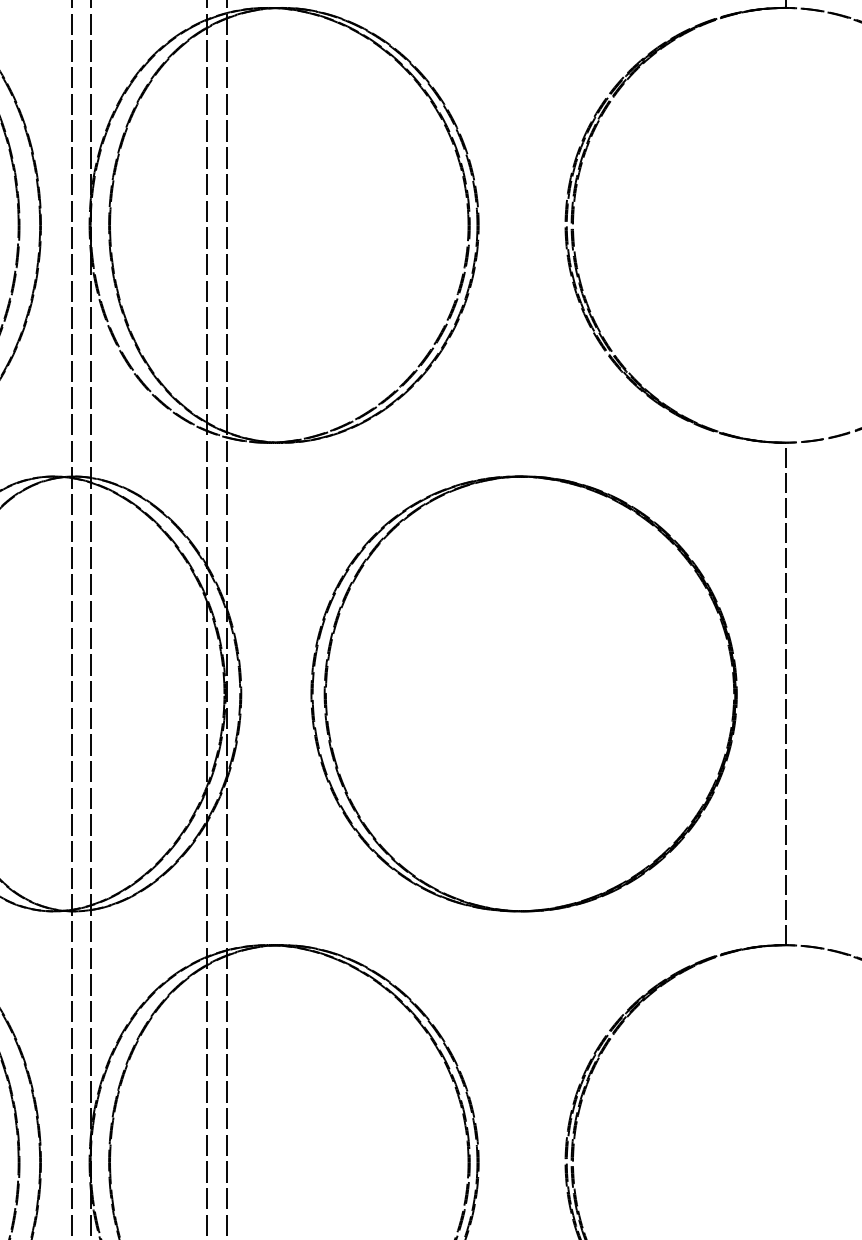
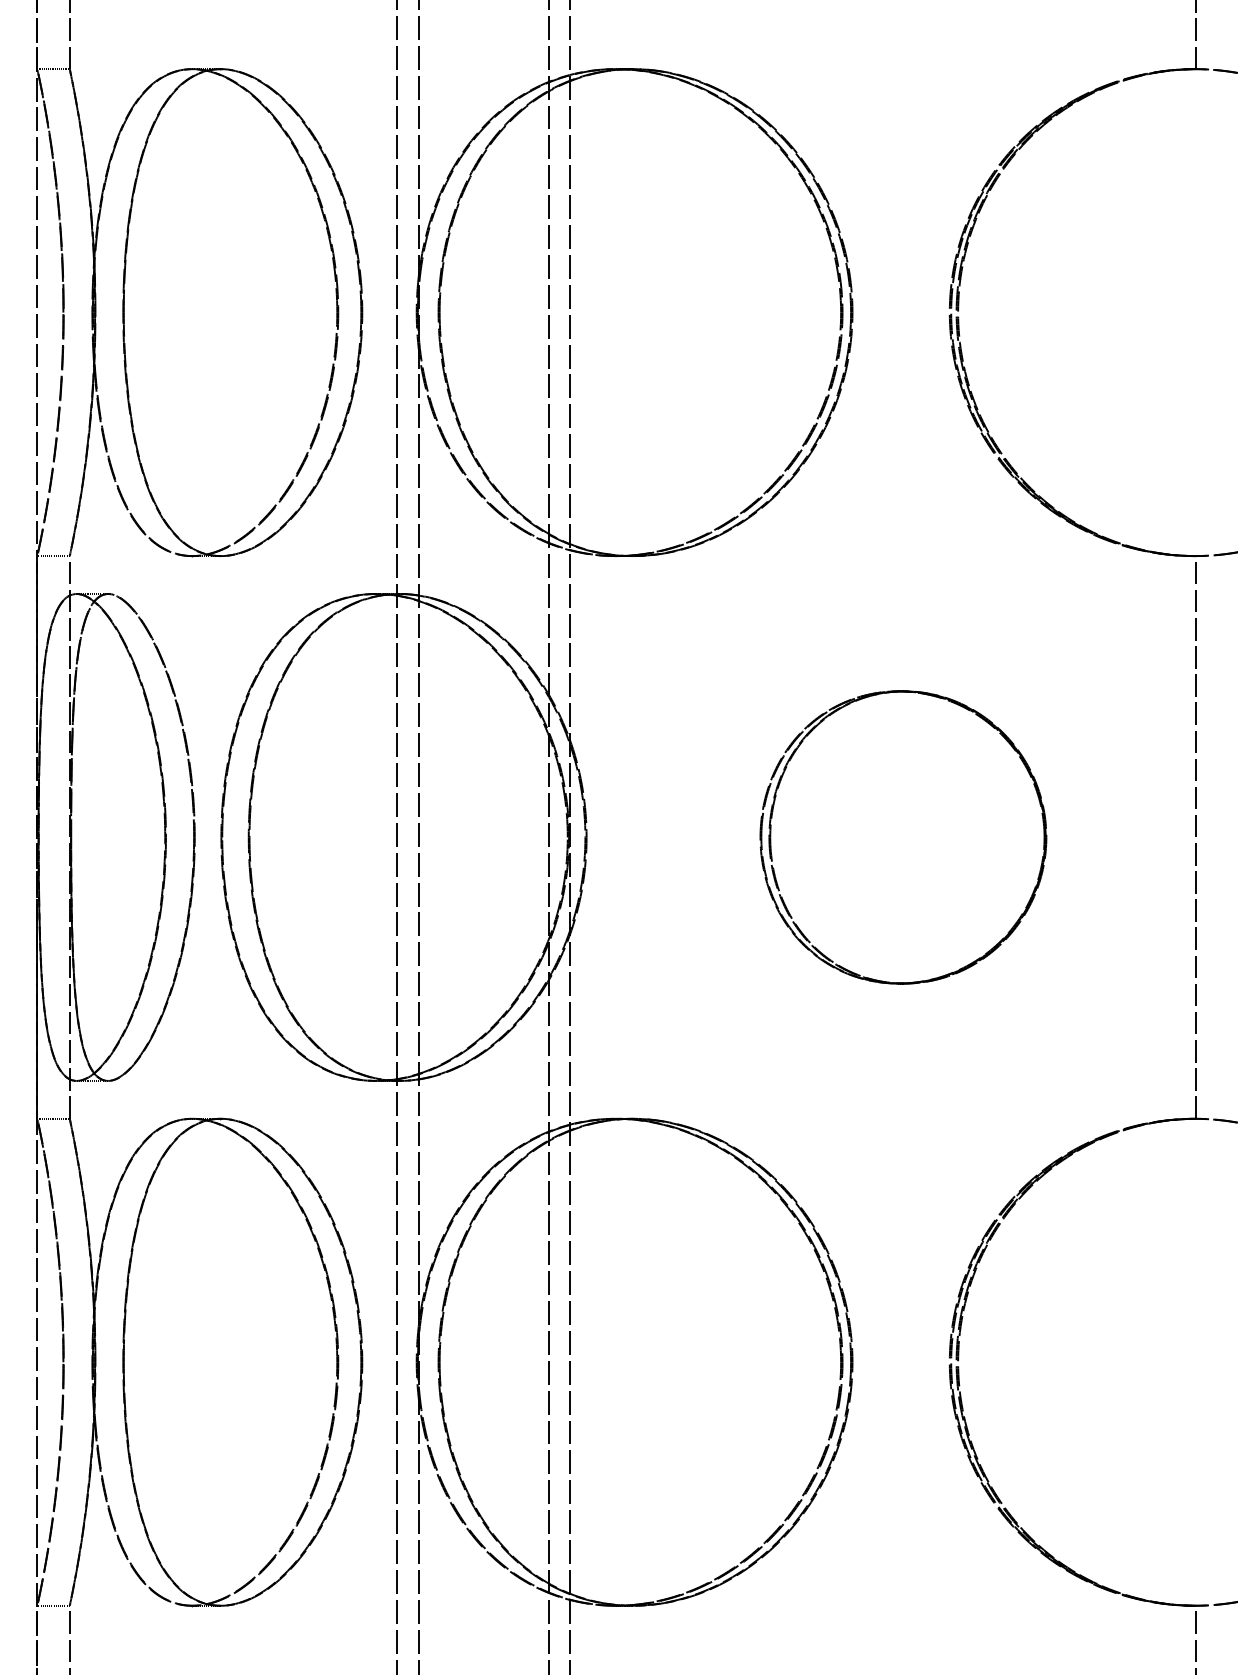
part: (524, 693) -> (903, 837), size x0.6

